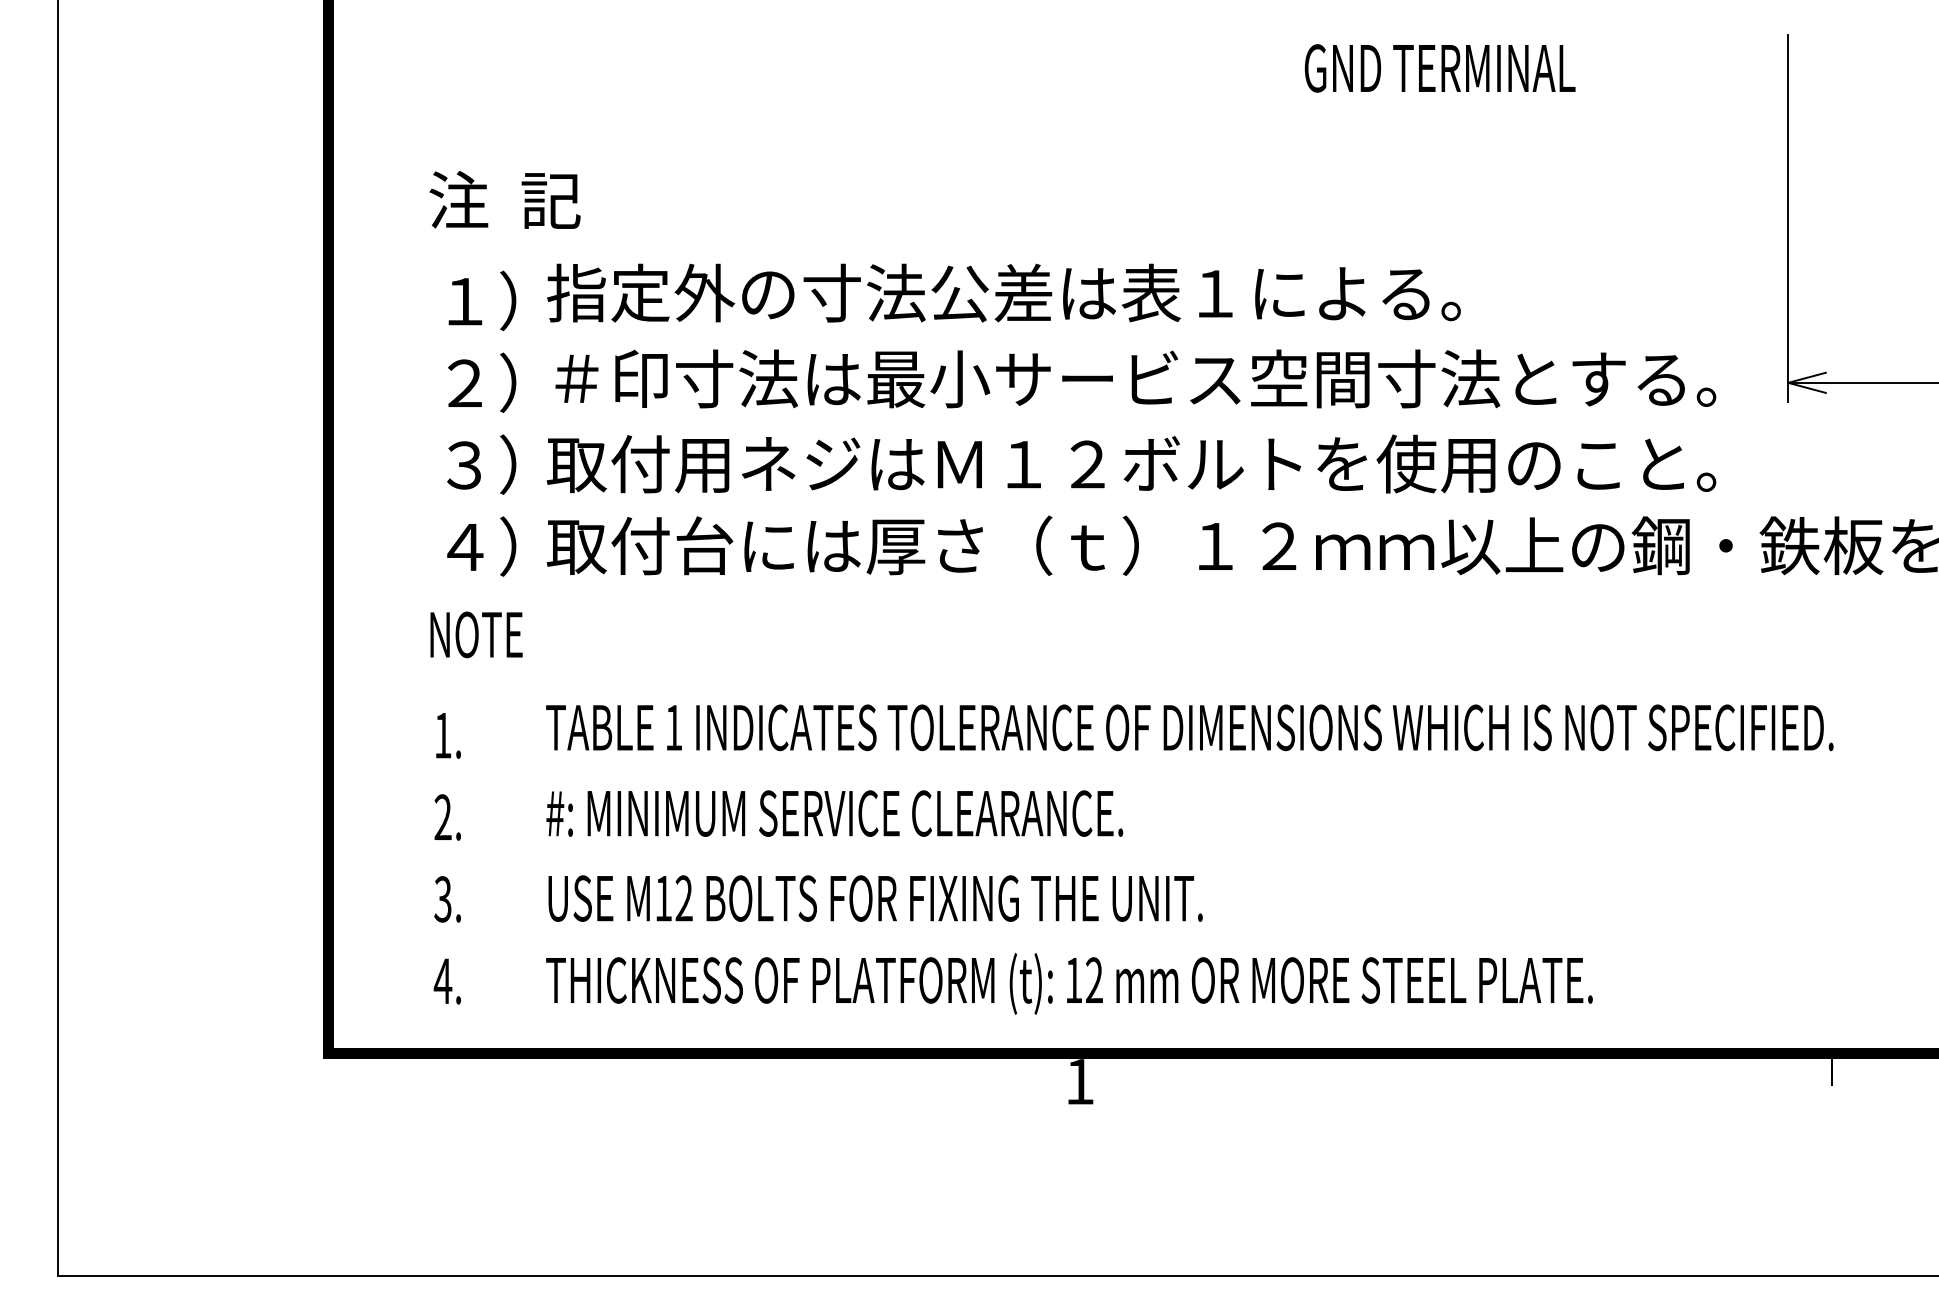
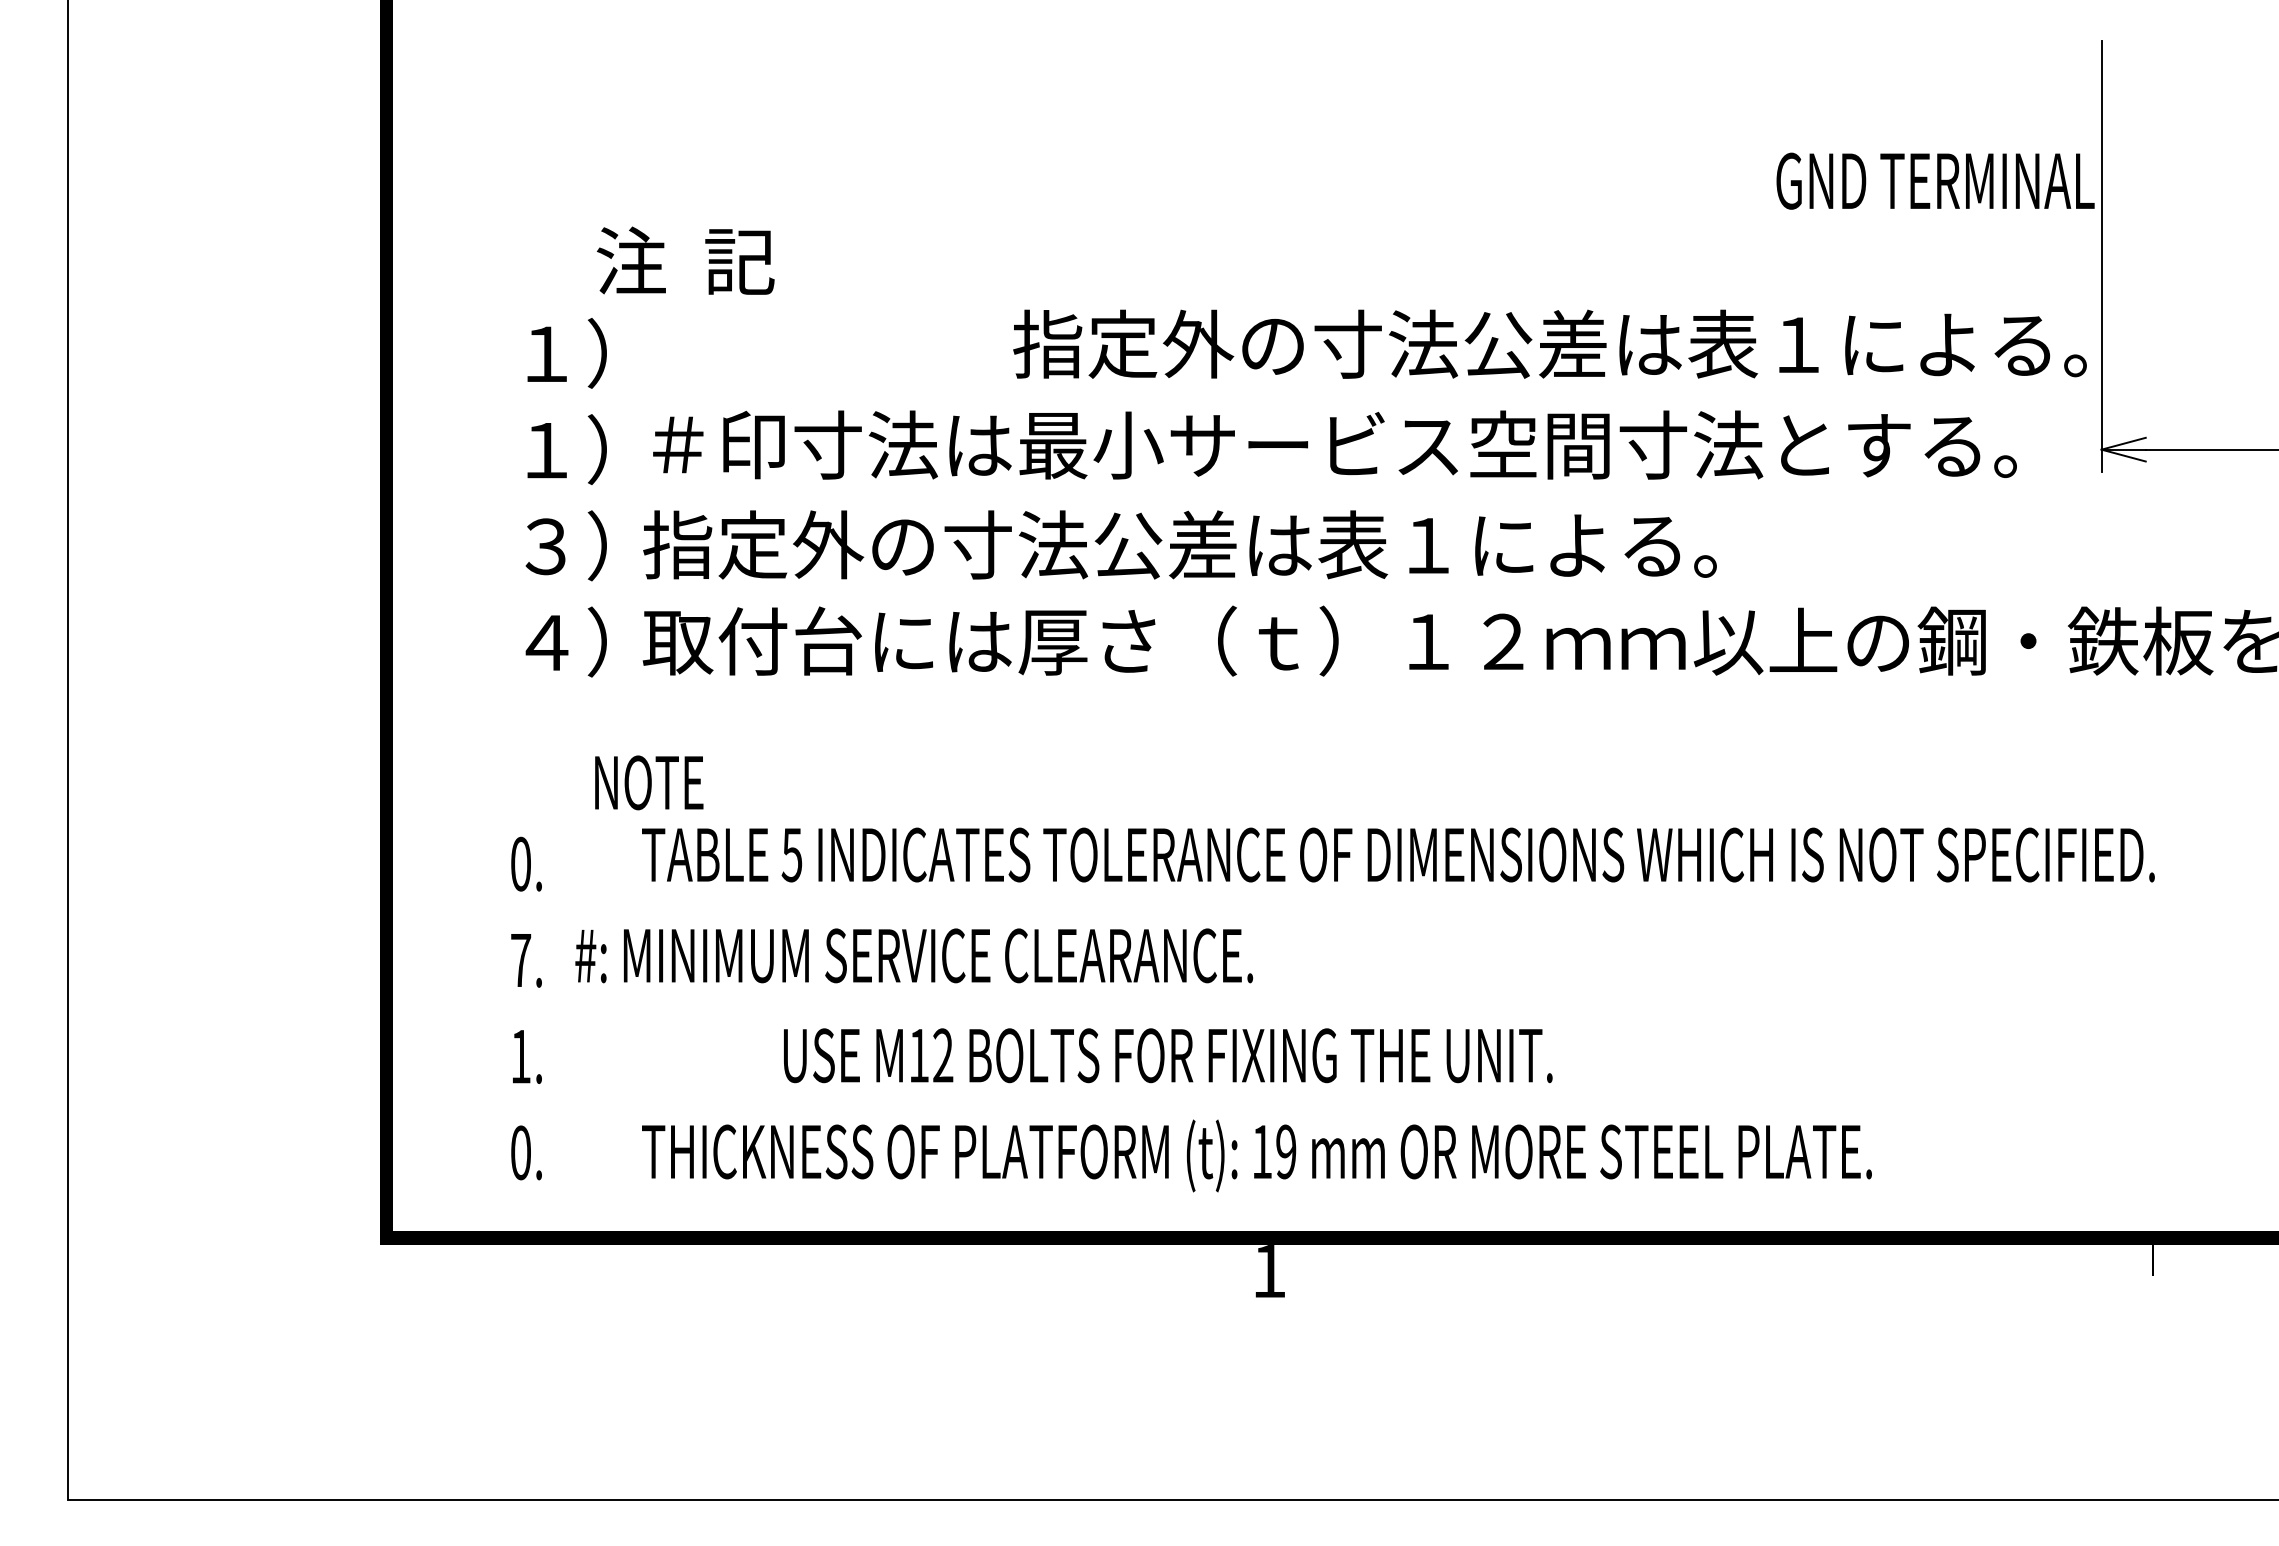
text: (1440, 67) -> (1935, 180), moved
text: (504, 199) -> (685, 260), moved
text: (1003, 292) -> (1549, 343), moved
text: (464, 382) -> (546, 449), ２） -> １）
text: (1131, 463) -> (1329, 544), 取付用ネジはＭ１２ボルトを使用のこと。 -> 指定外の寸法公差は表１による。
text: (476, 634) -> (649, 782), moved
text: (673, 728) -> (791, 855), 1 -> 5
text: (442, 735) -> (520, 863), 1. -> 0.
text: (835, 813) -> (914, 955), moved
text: (443, 816) -> (521, 959), 2. -> 7.
text: (875, 898) -> (1168, 1055), moved
text: (442, 899) -> (520, 1056), 3. -> 1.
text: (442, 980) -> (520, 1152), 4. -> 0.
text: (1094, 980) -> (1286, 1152), 12 -> 19

